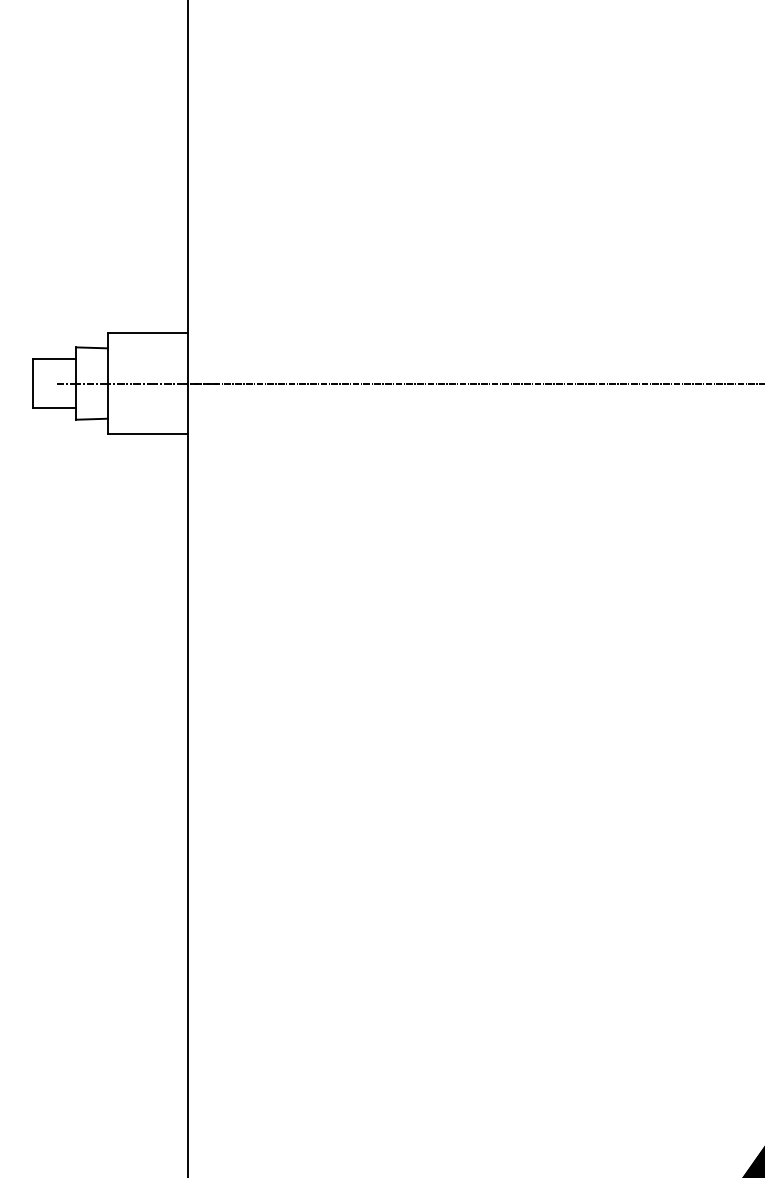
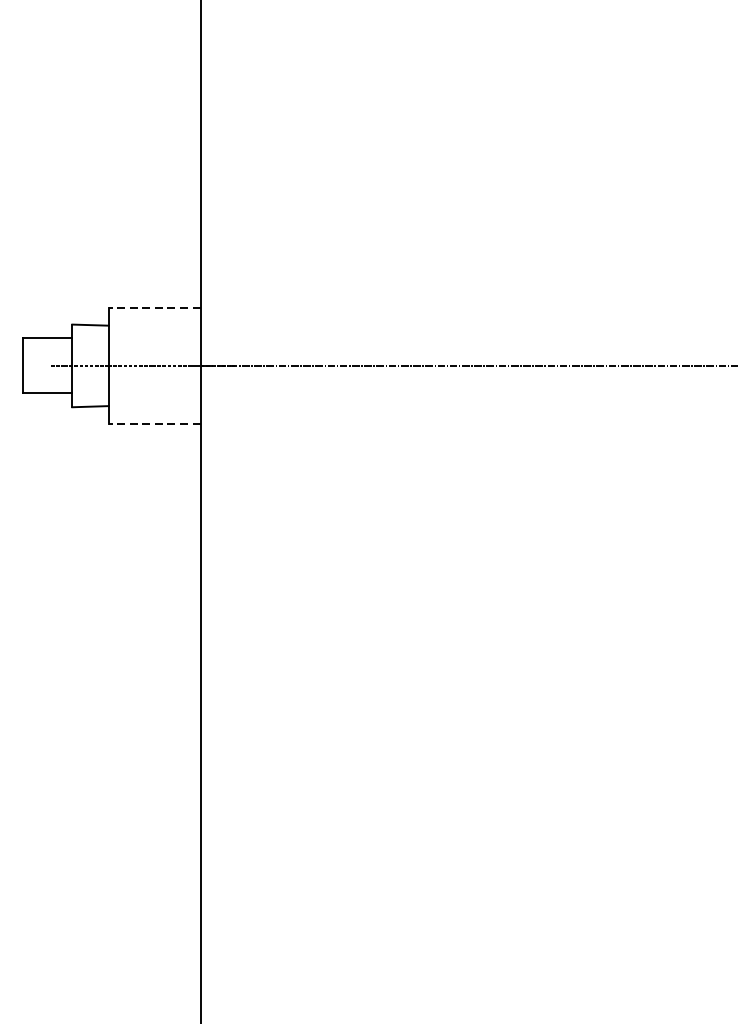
line: (147, 332) -> (154, 307), solid -> dashed
line: (147, 434) -> (154, 424), solid -> dashed

